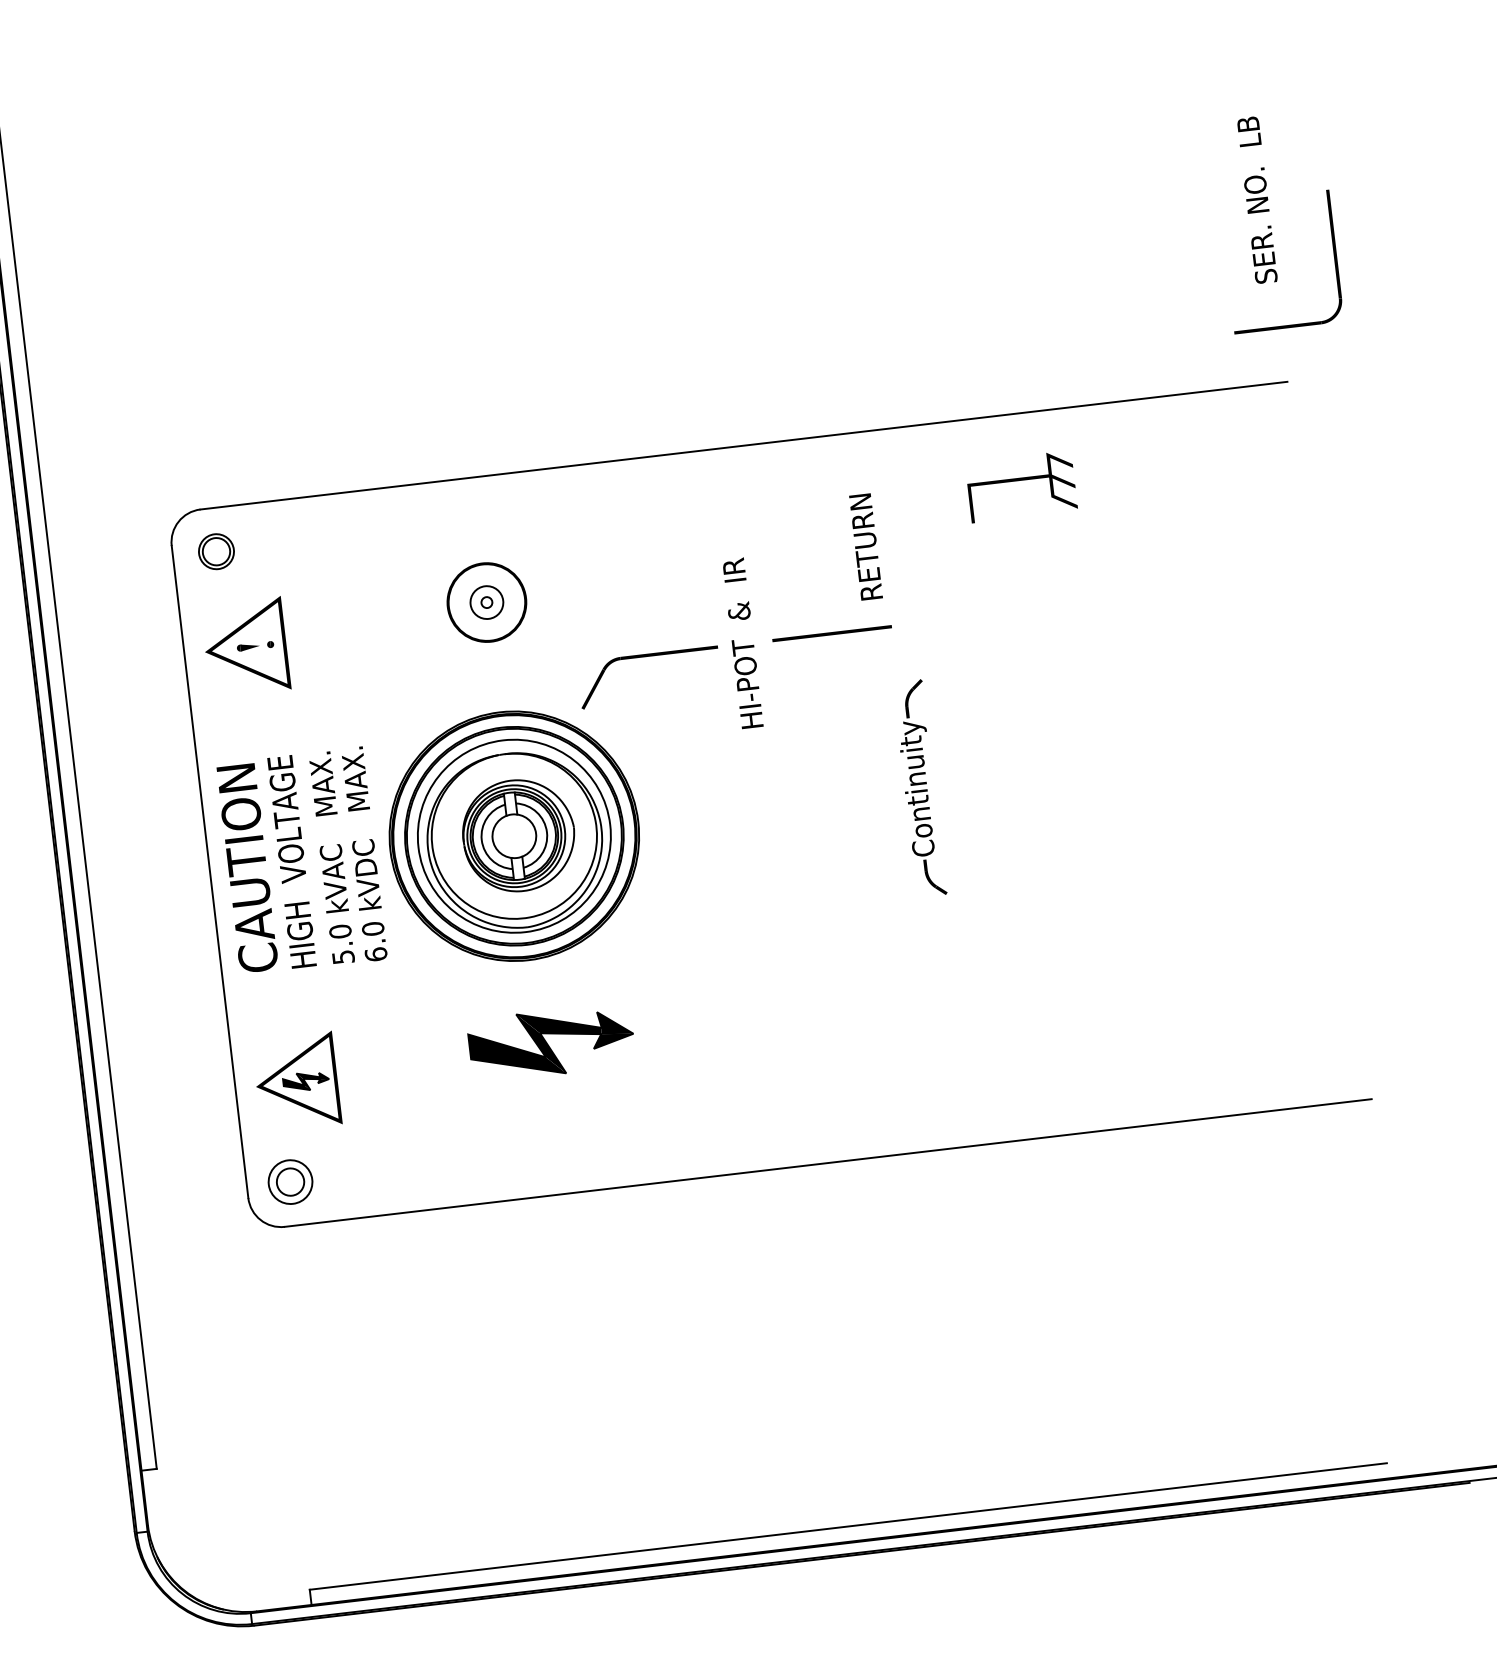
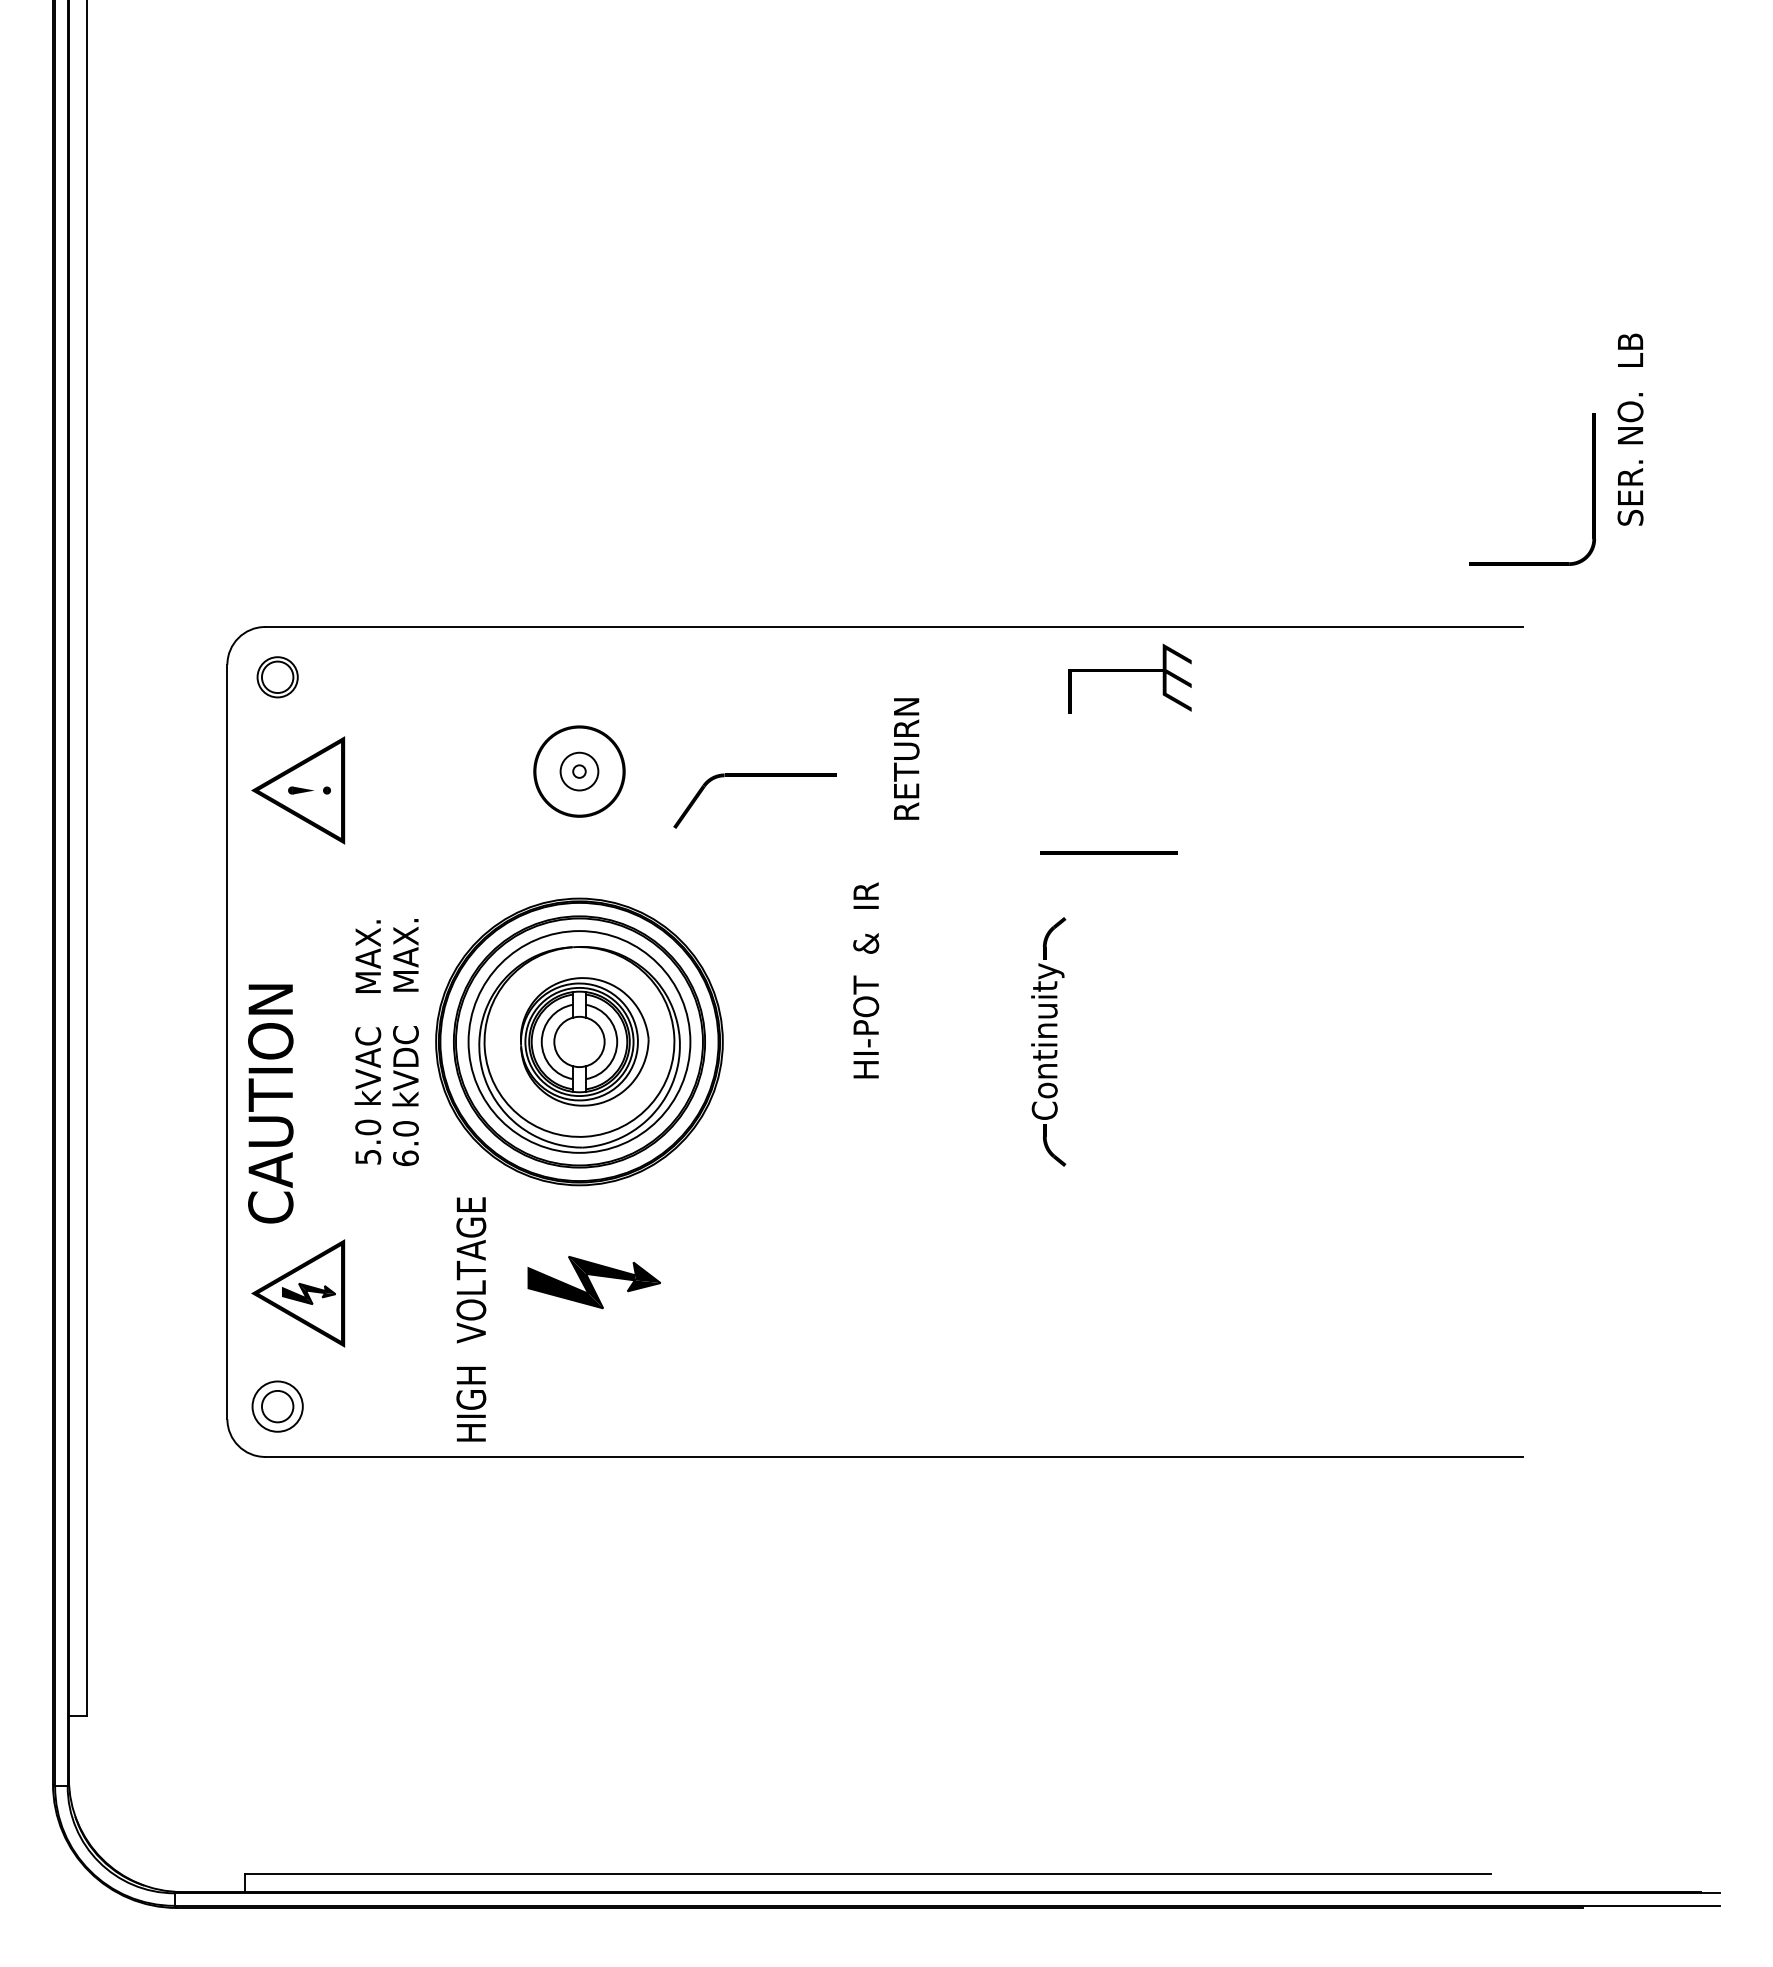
text: (1257, 200) -> (1630, 429), moved
part: (1020, 480) -> (1129, 671), moved
text: (865, 546) -> (906, 758), moved
line: (831, 632) -> (1108, 852), moved
text: (743, 643) -> (866, 980), moved
curve: (646, 656) -> (754, 776), moved
text: (292, 861) -> (471, 1319), moved
text: (247, 868) -> (270, 1103), moved
part: (551, 1042) -> (594, 1282), size x0.7

